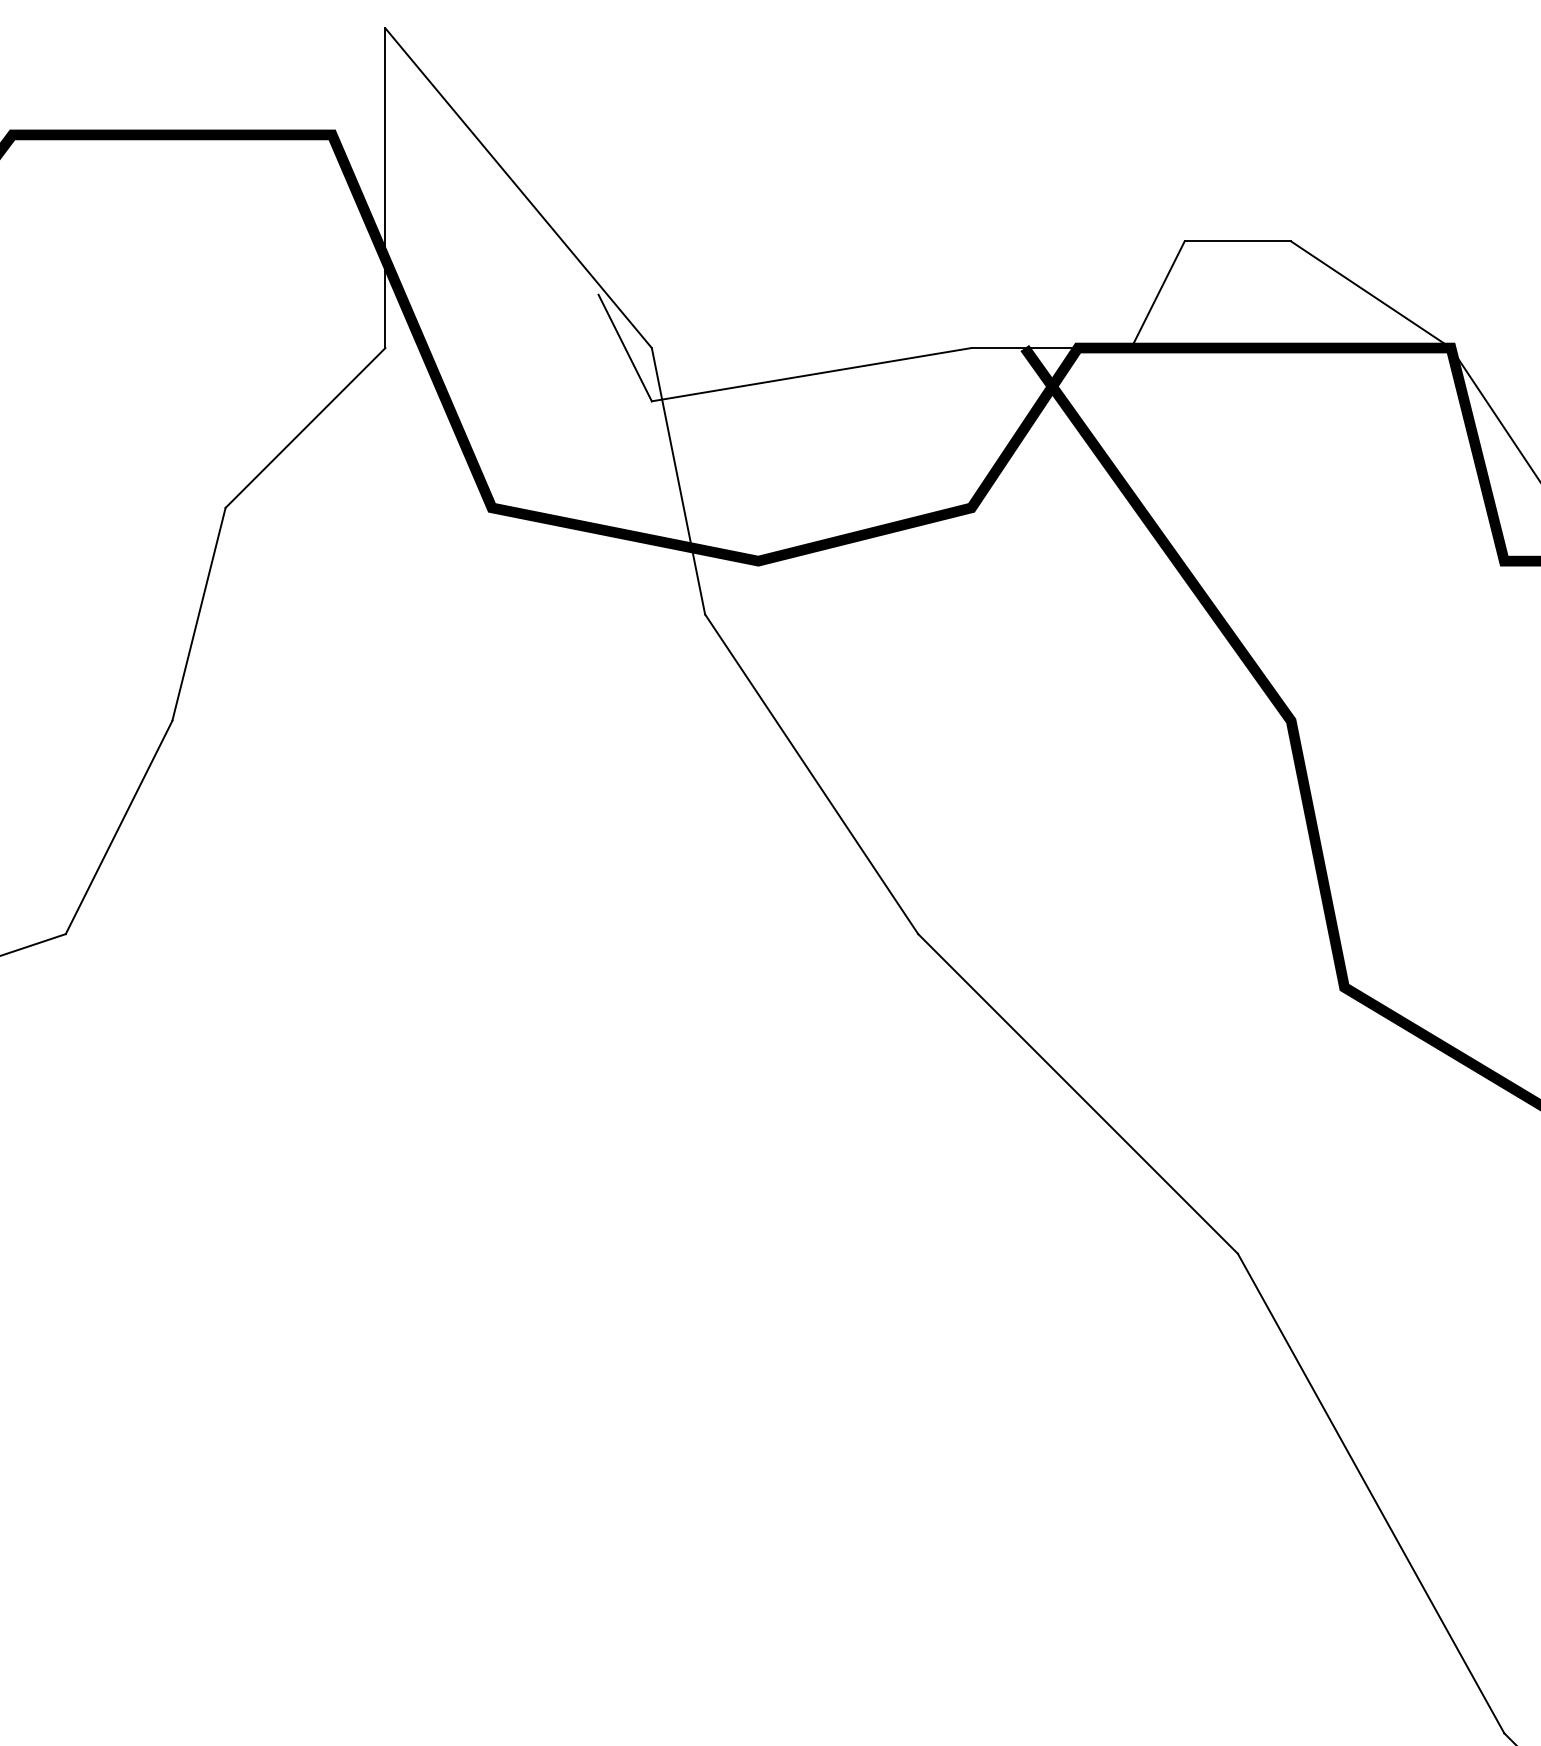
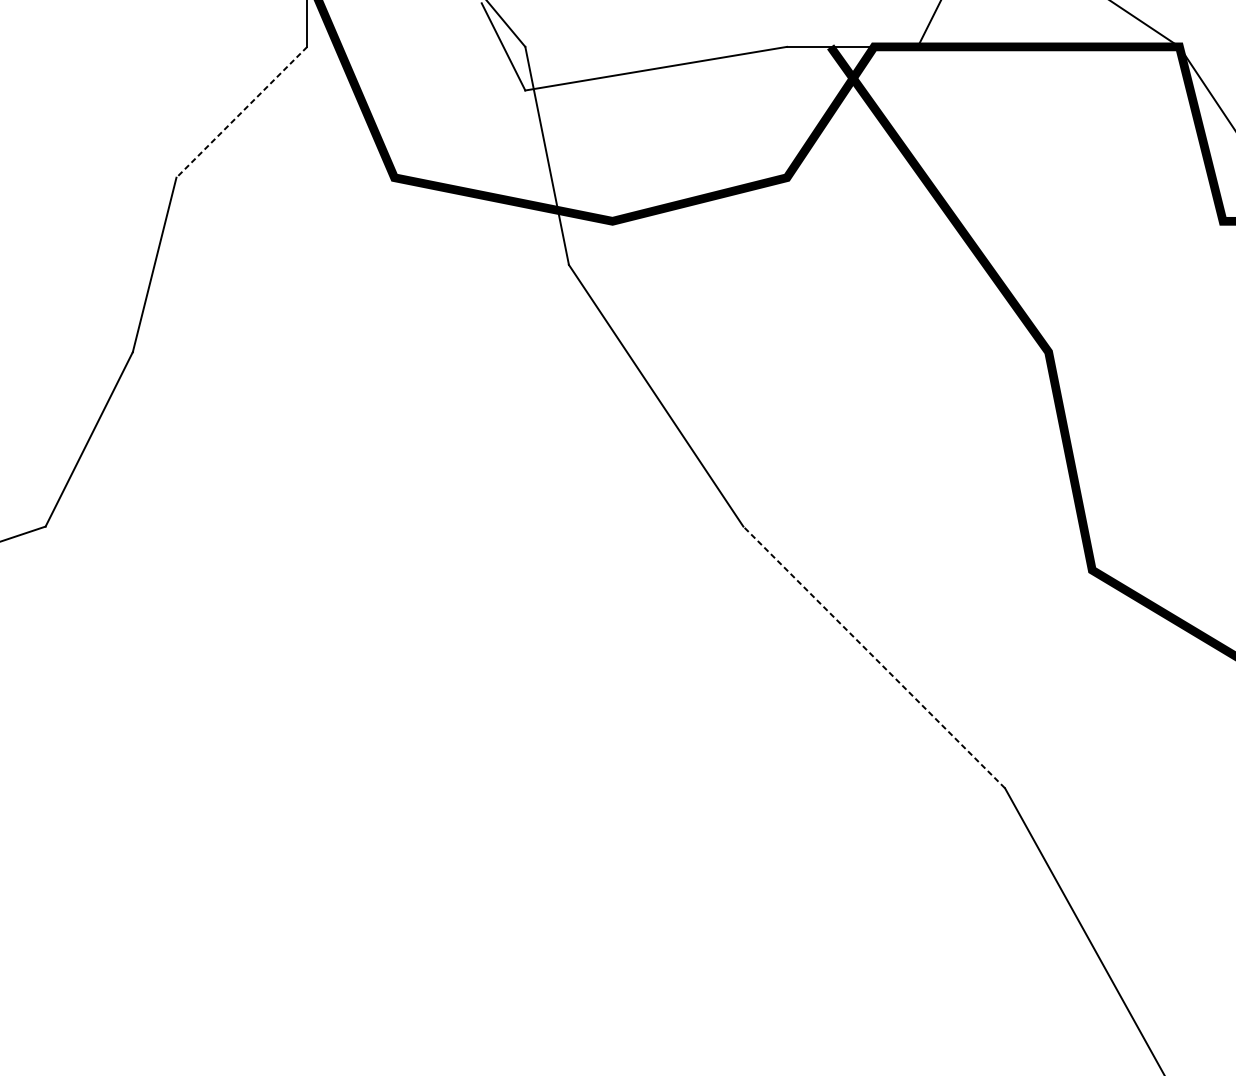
line: (305, 428) -> (241, 112), solid -> dashed
line: (1077, 1093) -> (873, 657), solid -> dashed

